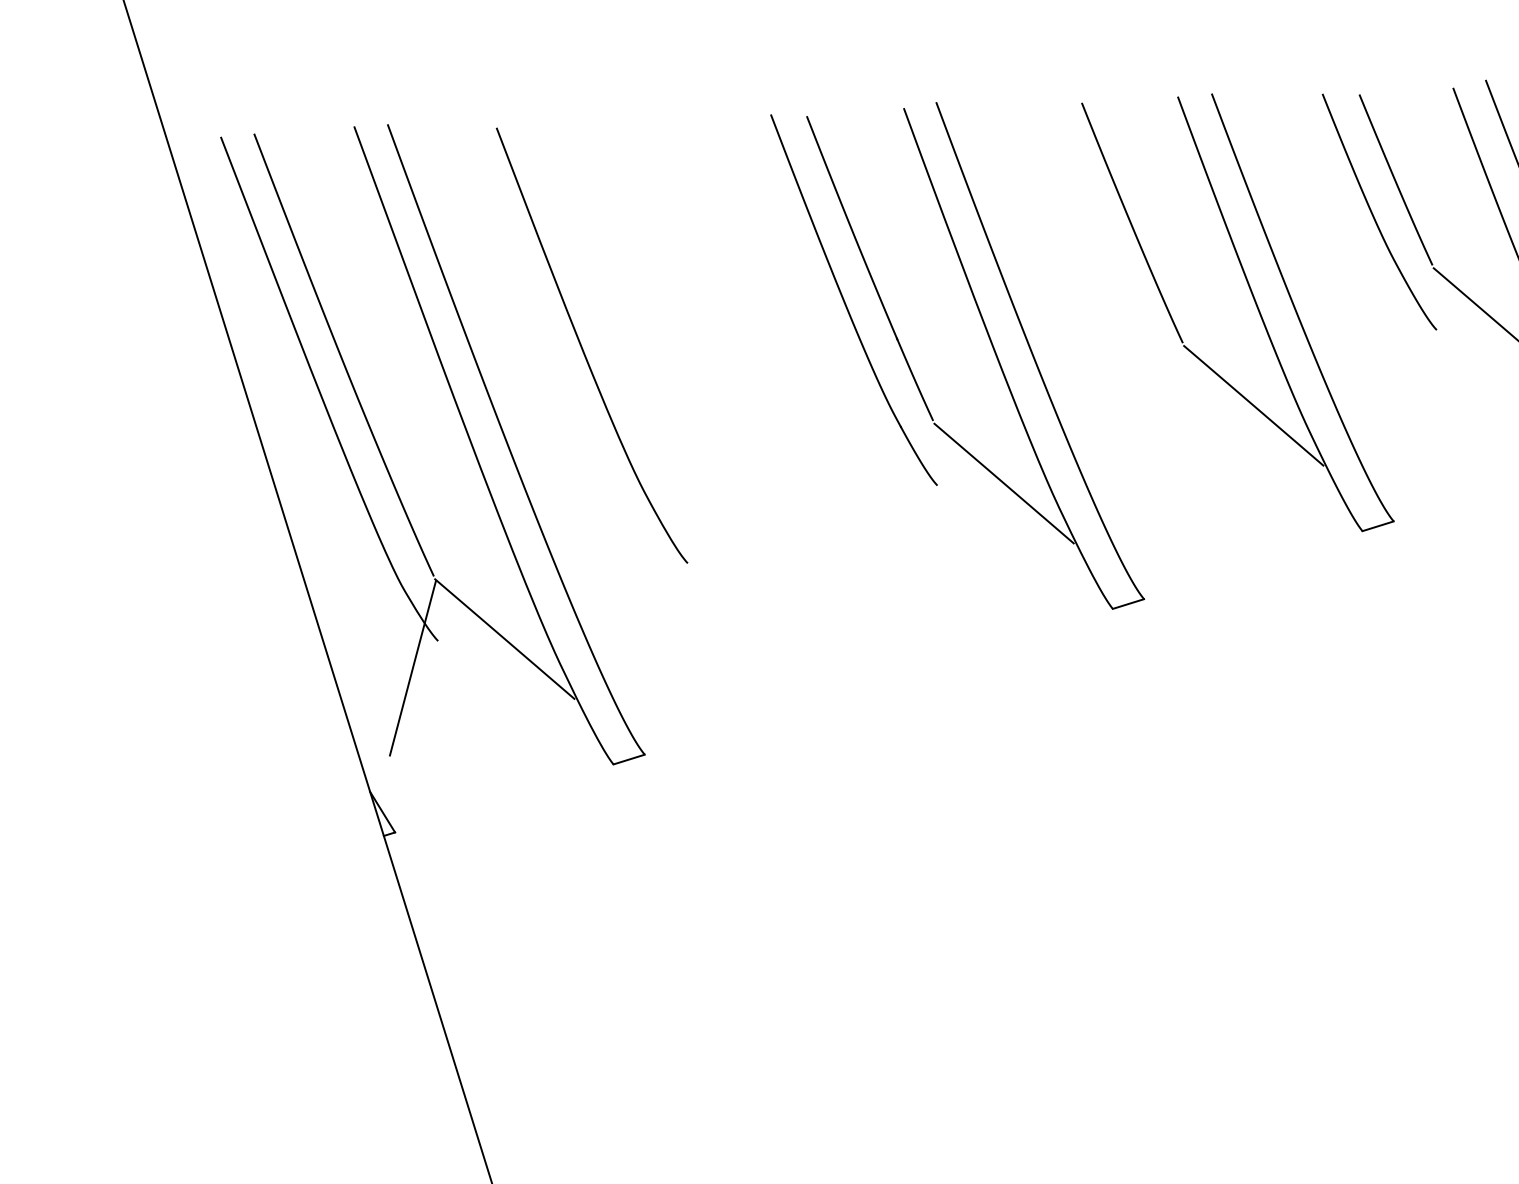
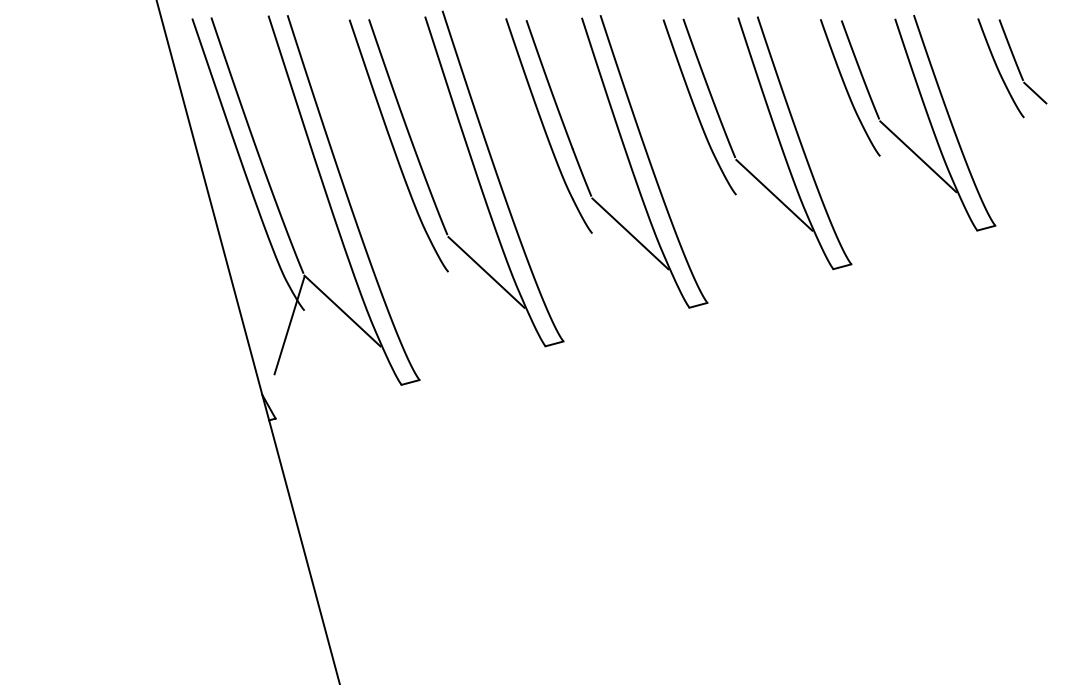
curve: (1111, 260) -> (696, 109), added
part: (728, 390) -> (475, 174), added

